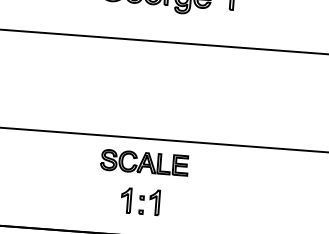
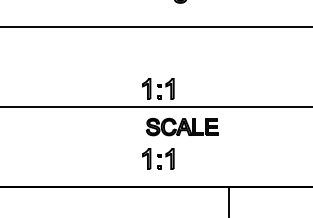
part: (147, 115) -> (158, 88), added
part: (143, 162) -> (181, 126), moved

